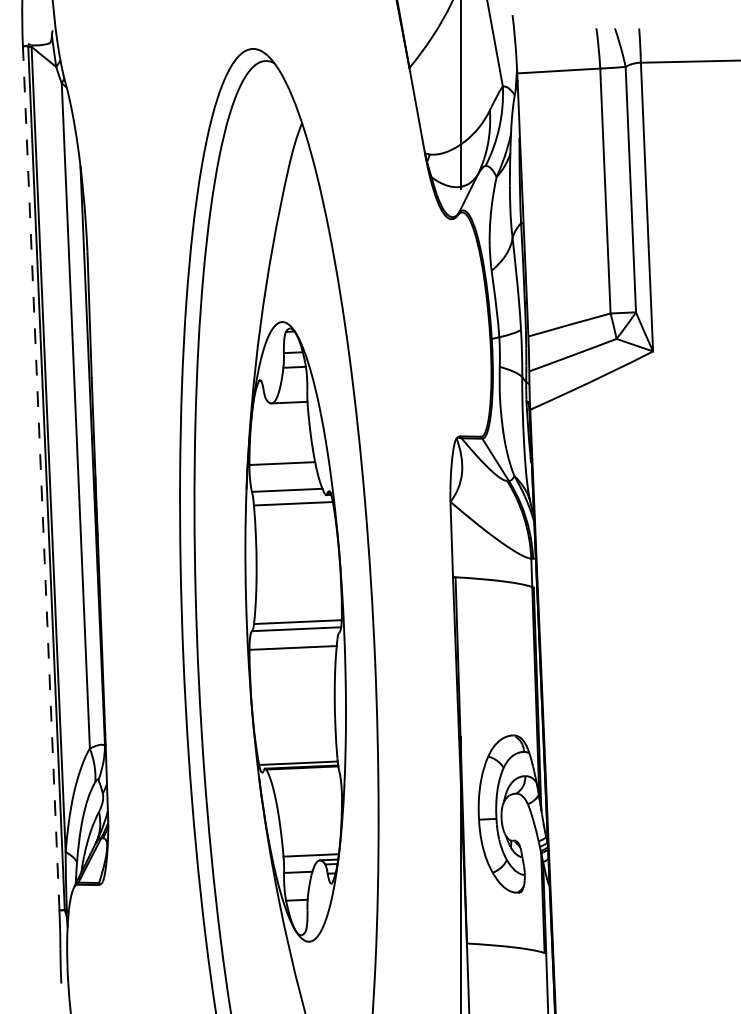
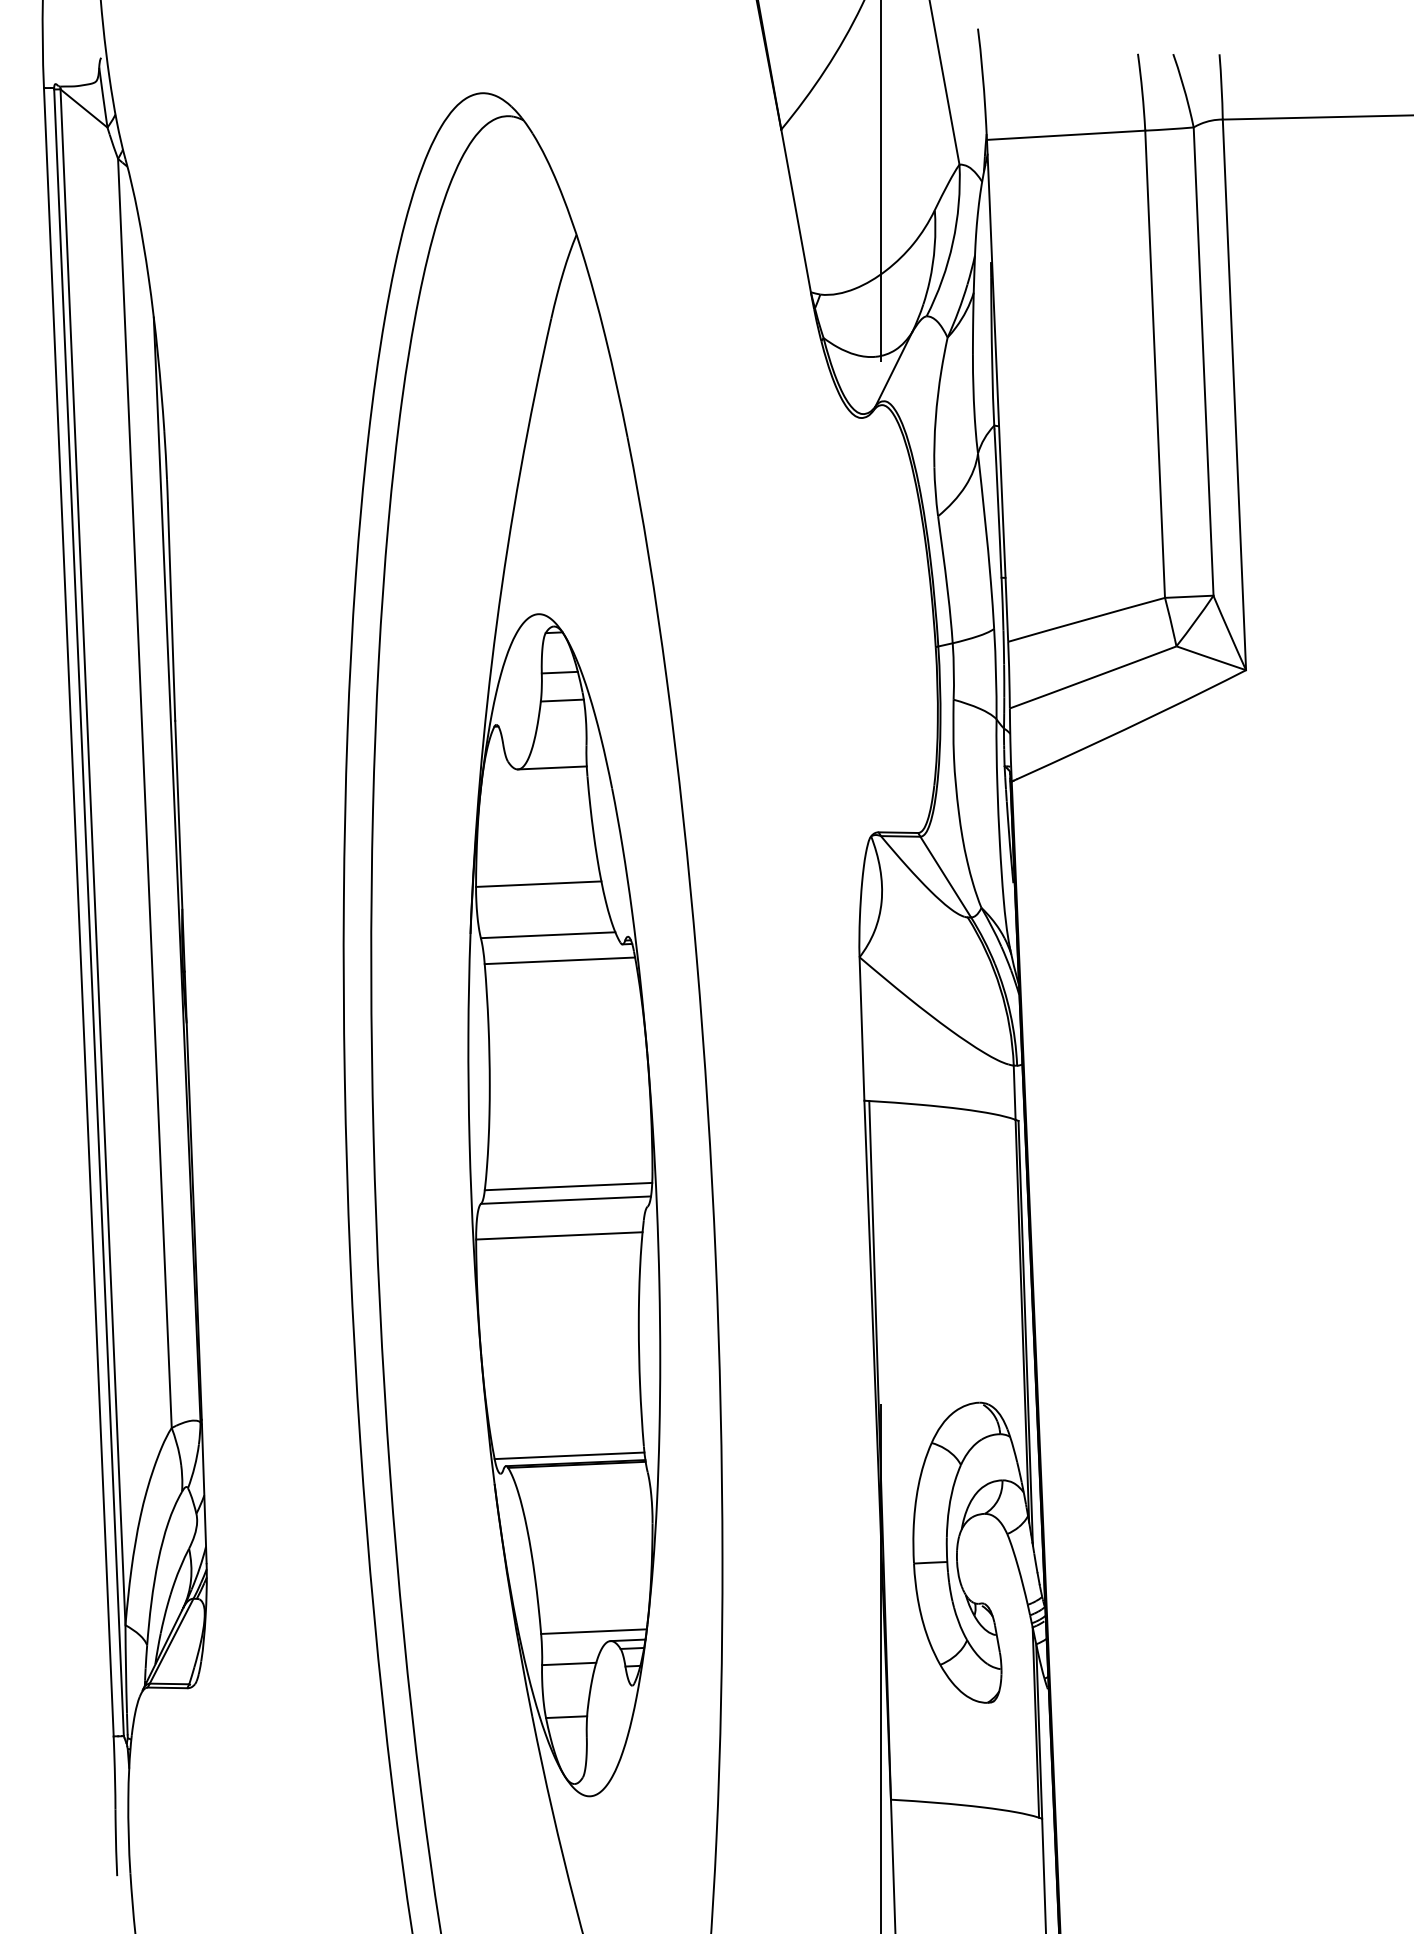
line: (41, 477) -> (79, 910), dashed -> solid

